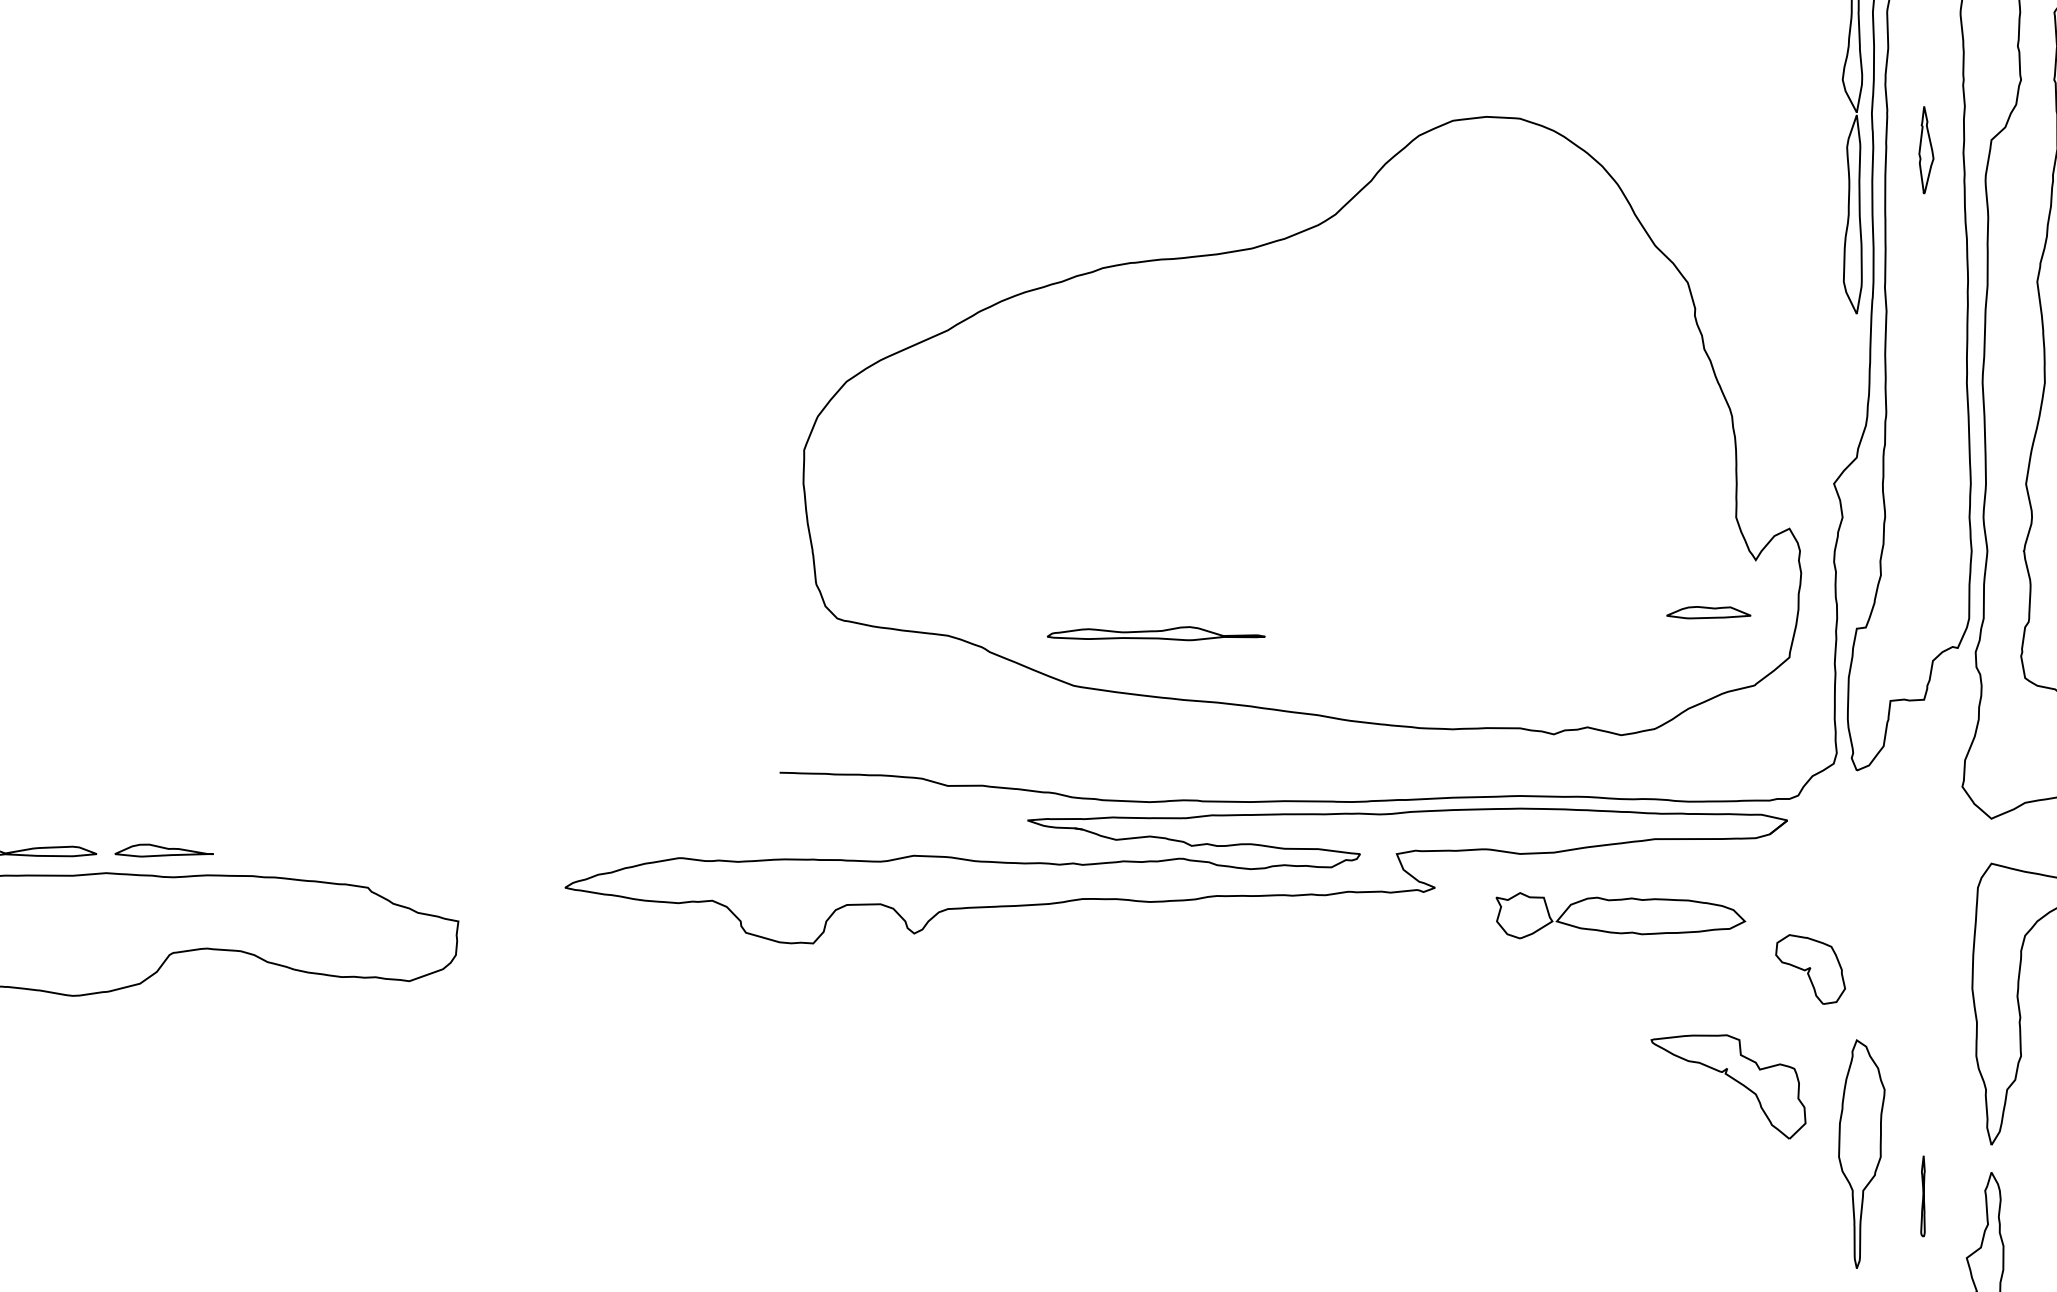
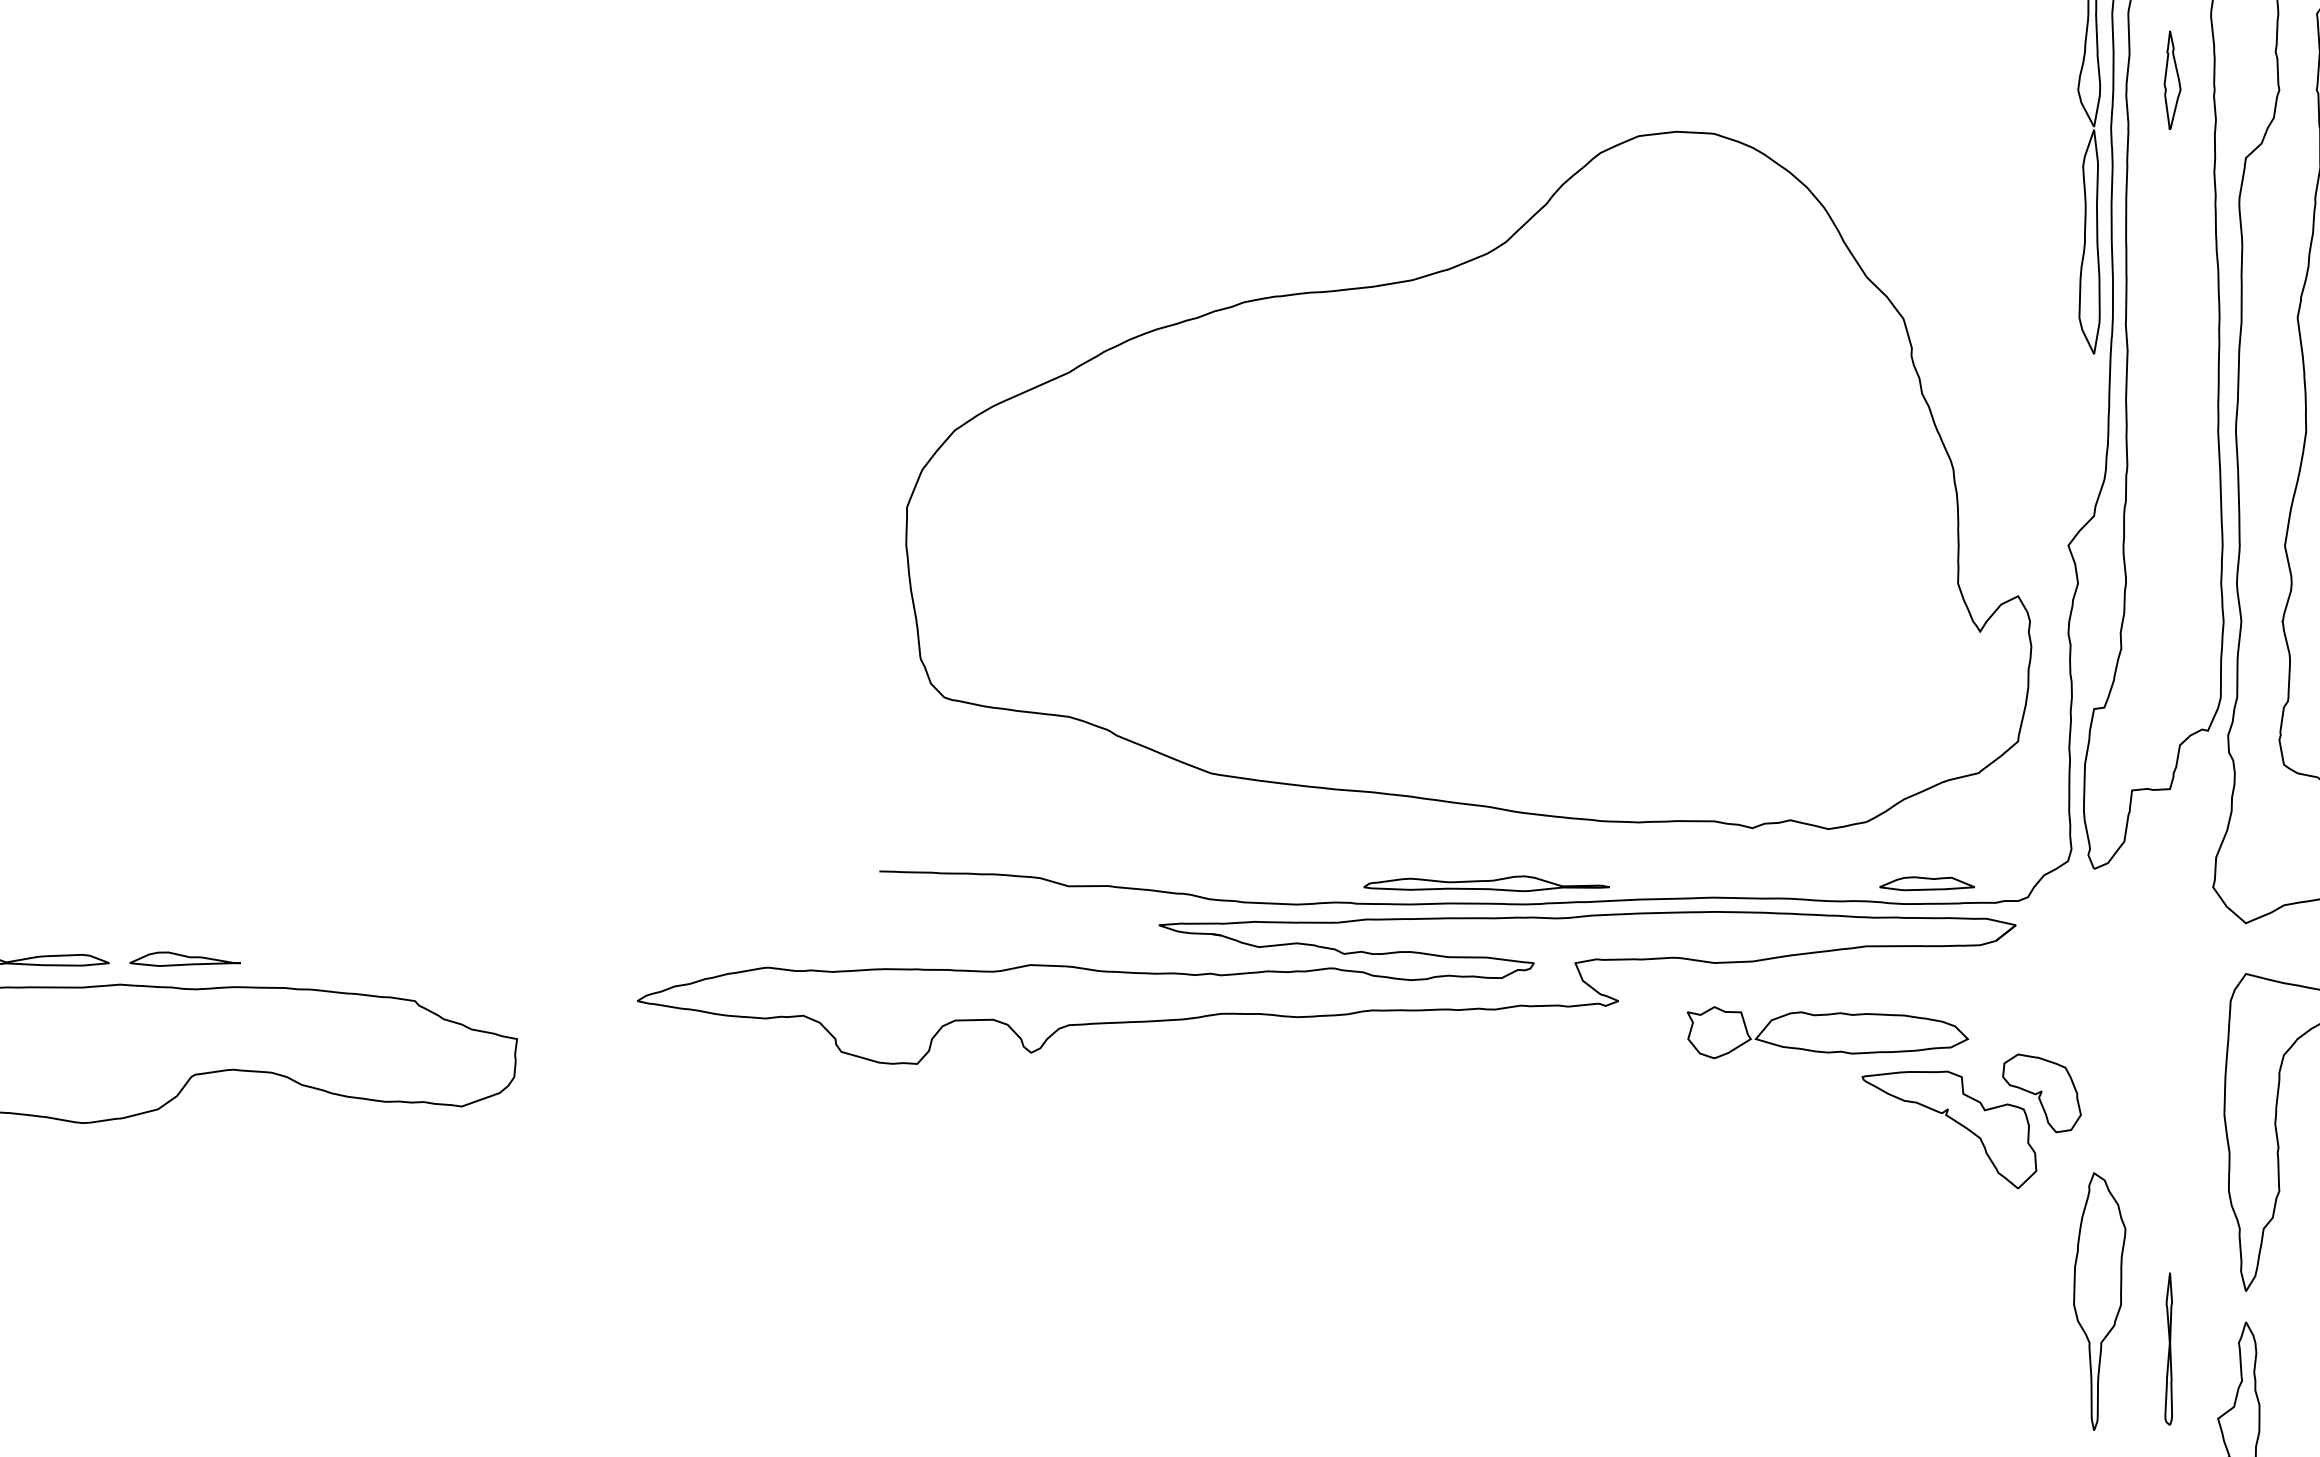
part: (1926, 150) -> (2172, 80), moved
part: (1708, 612) -> (1926, 883), moved
part: (1155, 633) -> (1485, 883), moved
part: (1732, 1079) -> (1953, 1121), moved
part: (1922, 1196) -> (2168, 1349), size x1.67

